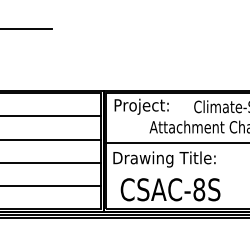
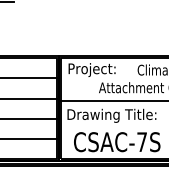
text: (199, 189) -> (142, 141), CSAC-8S -> CSAC-7S

